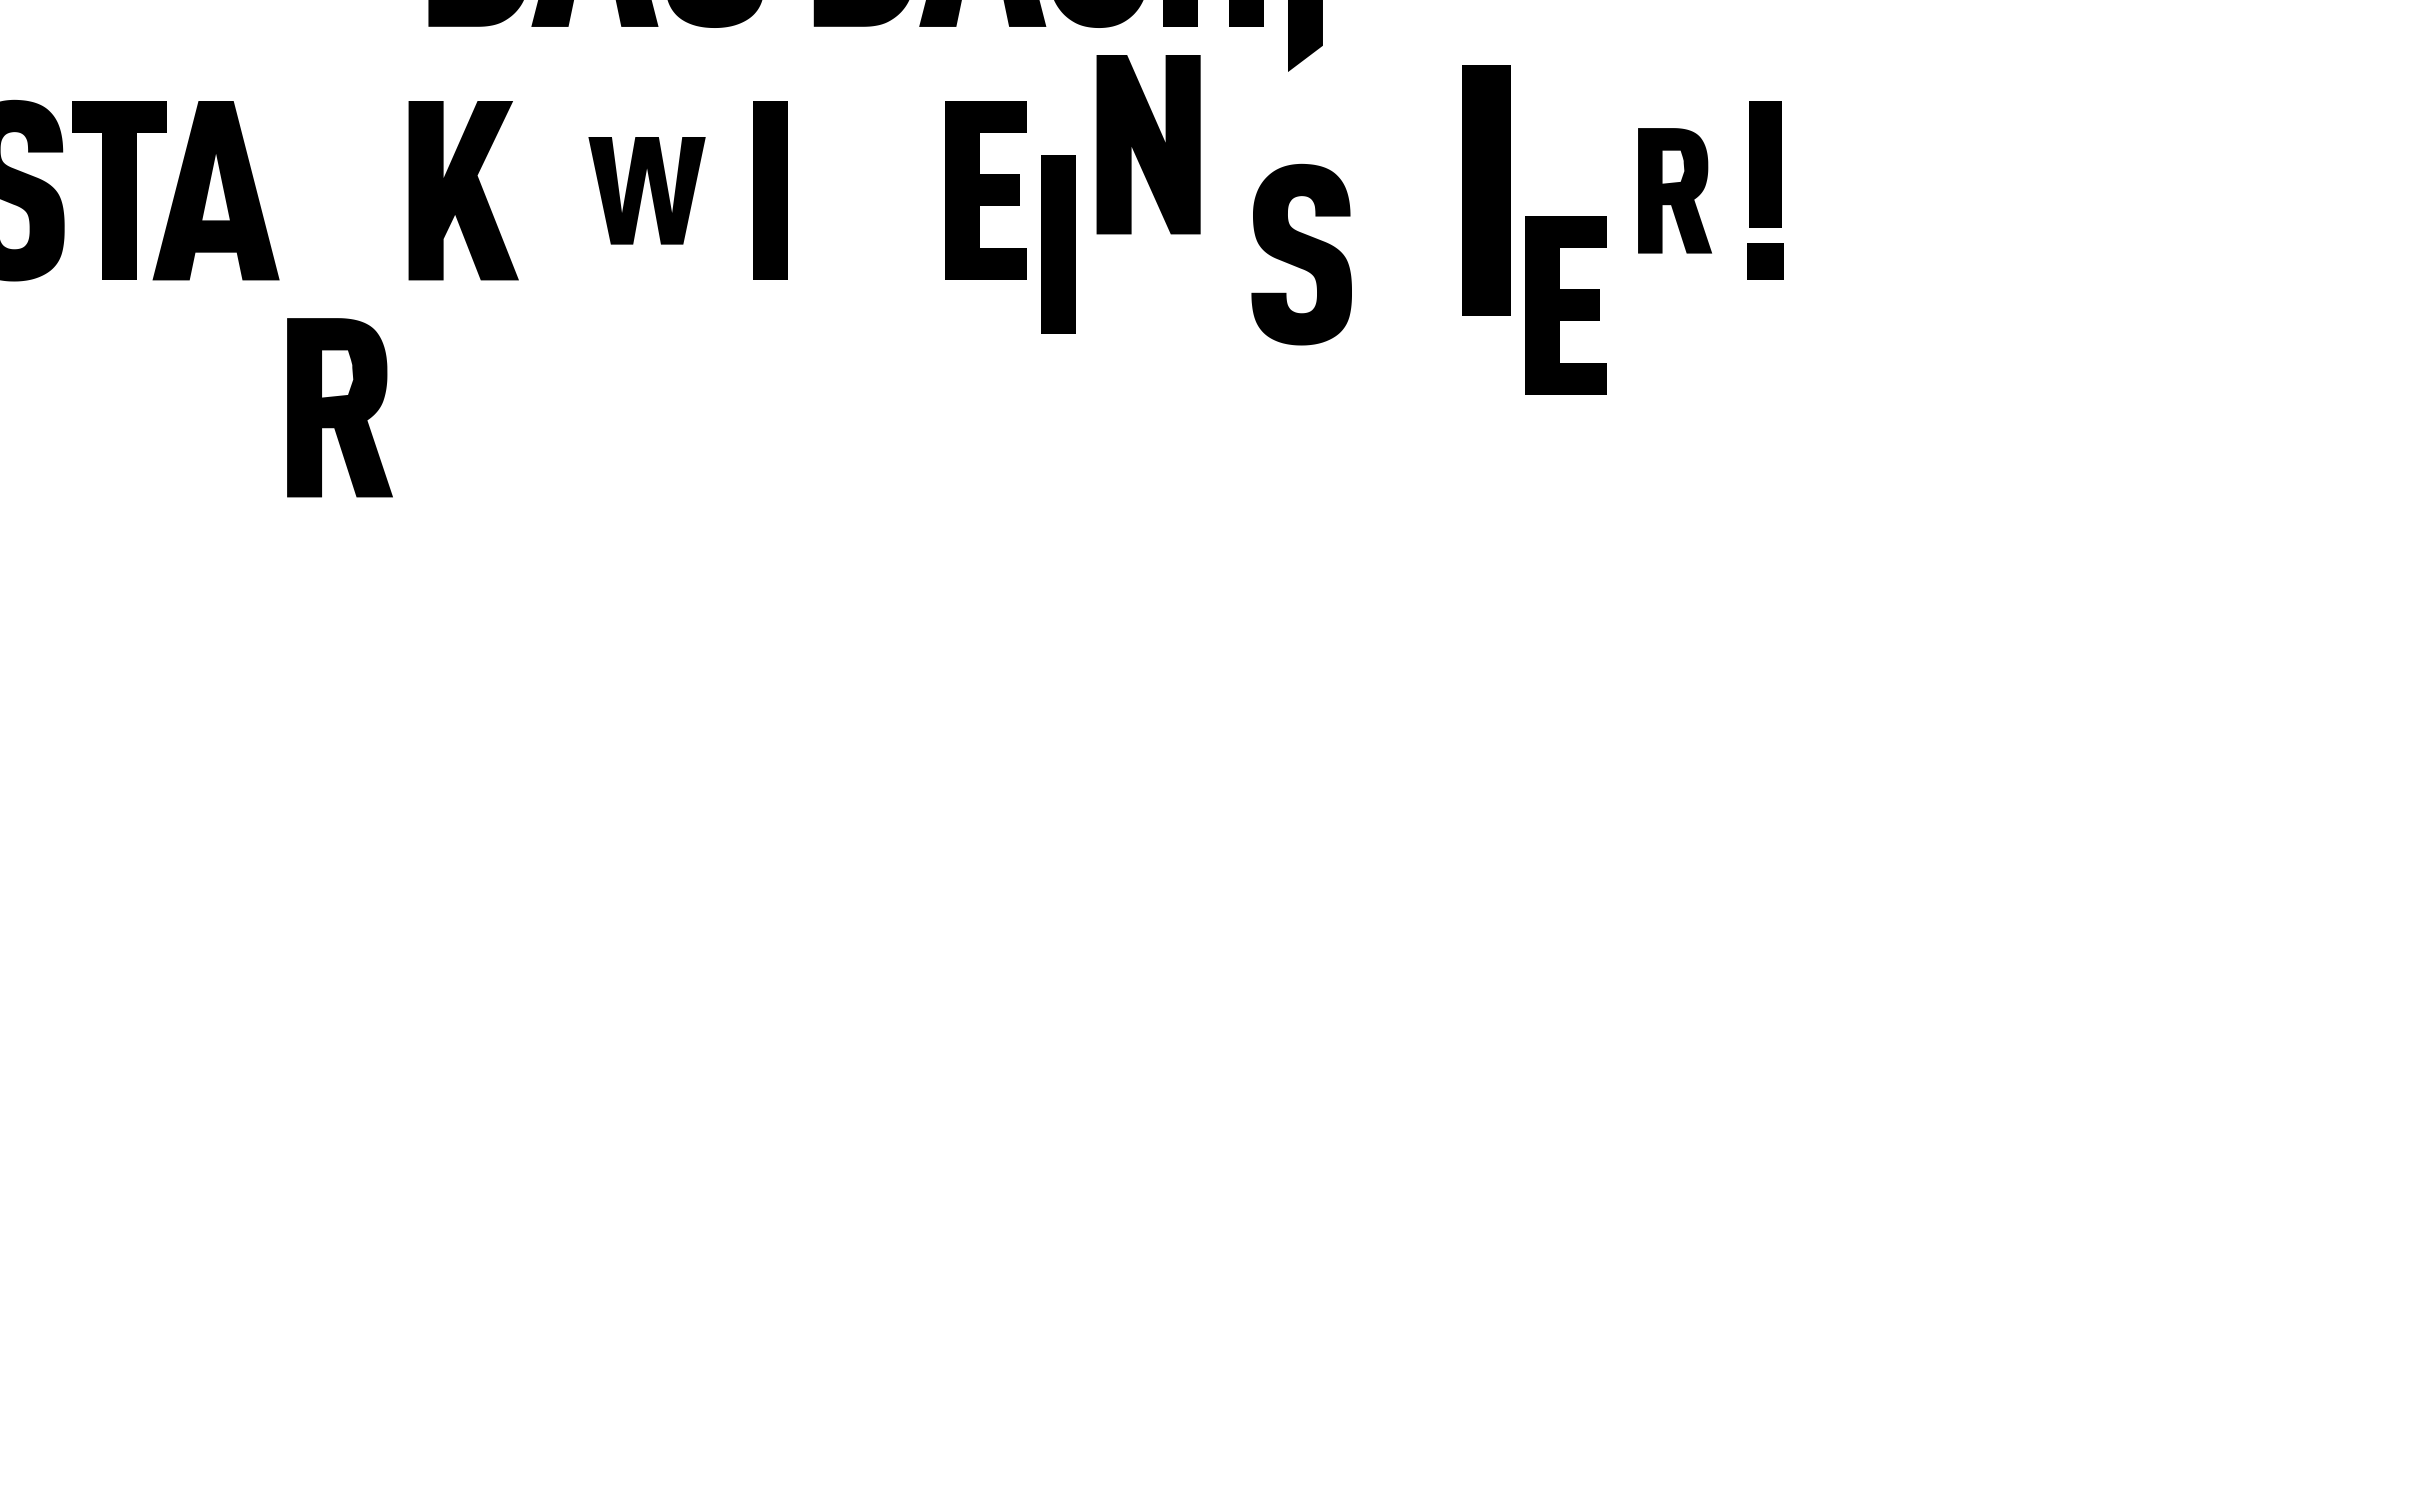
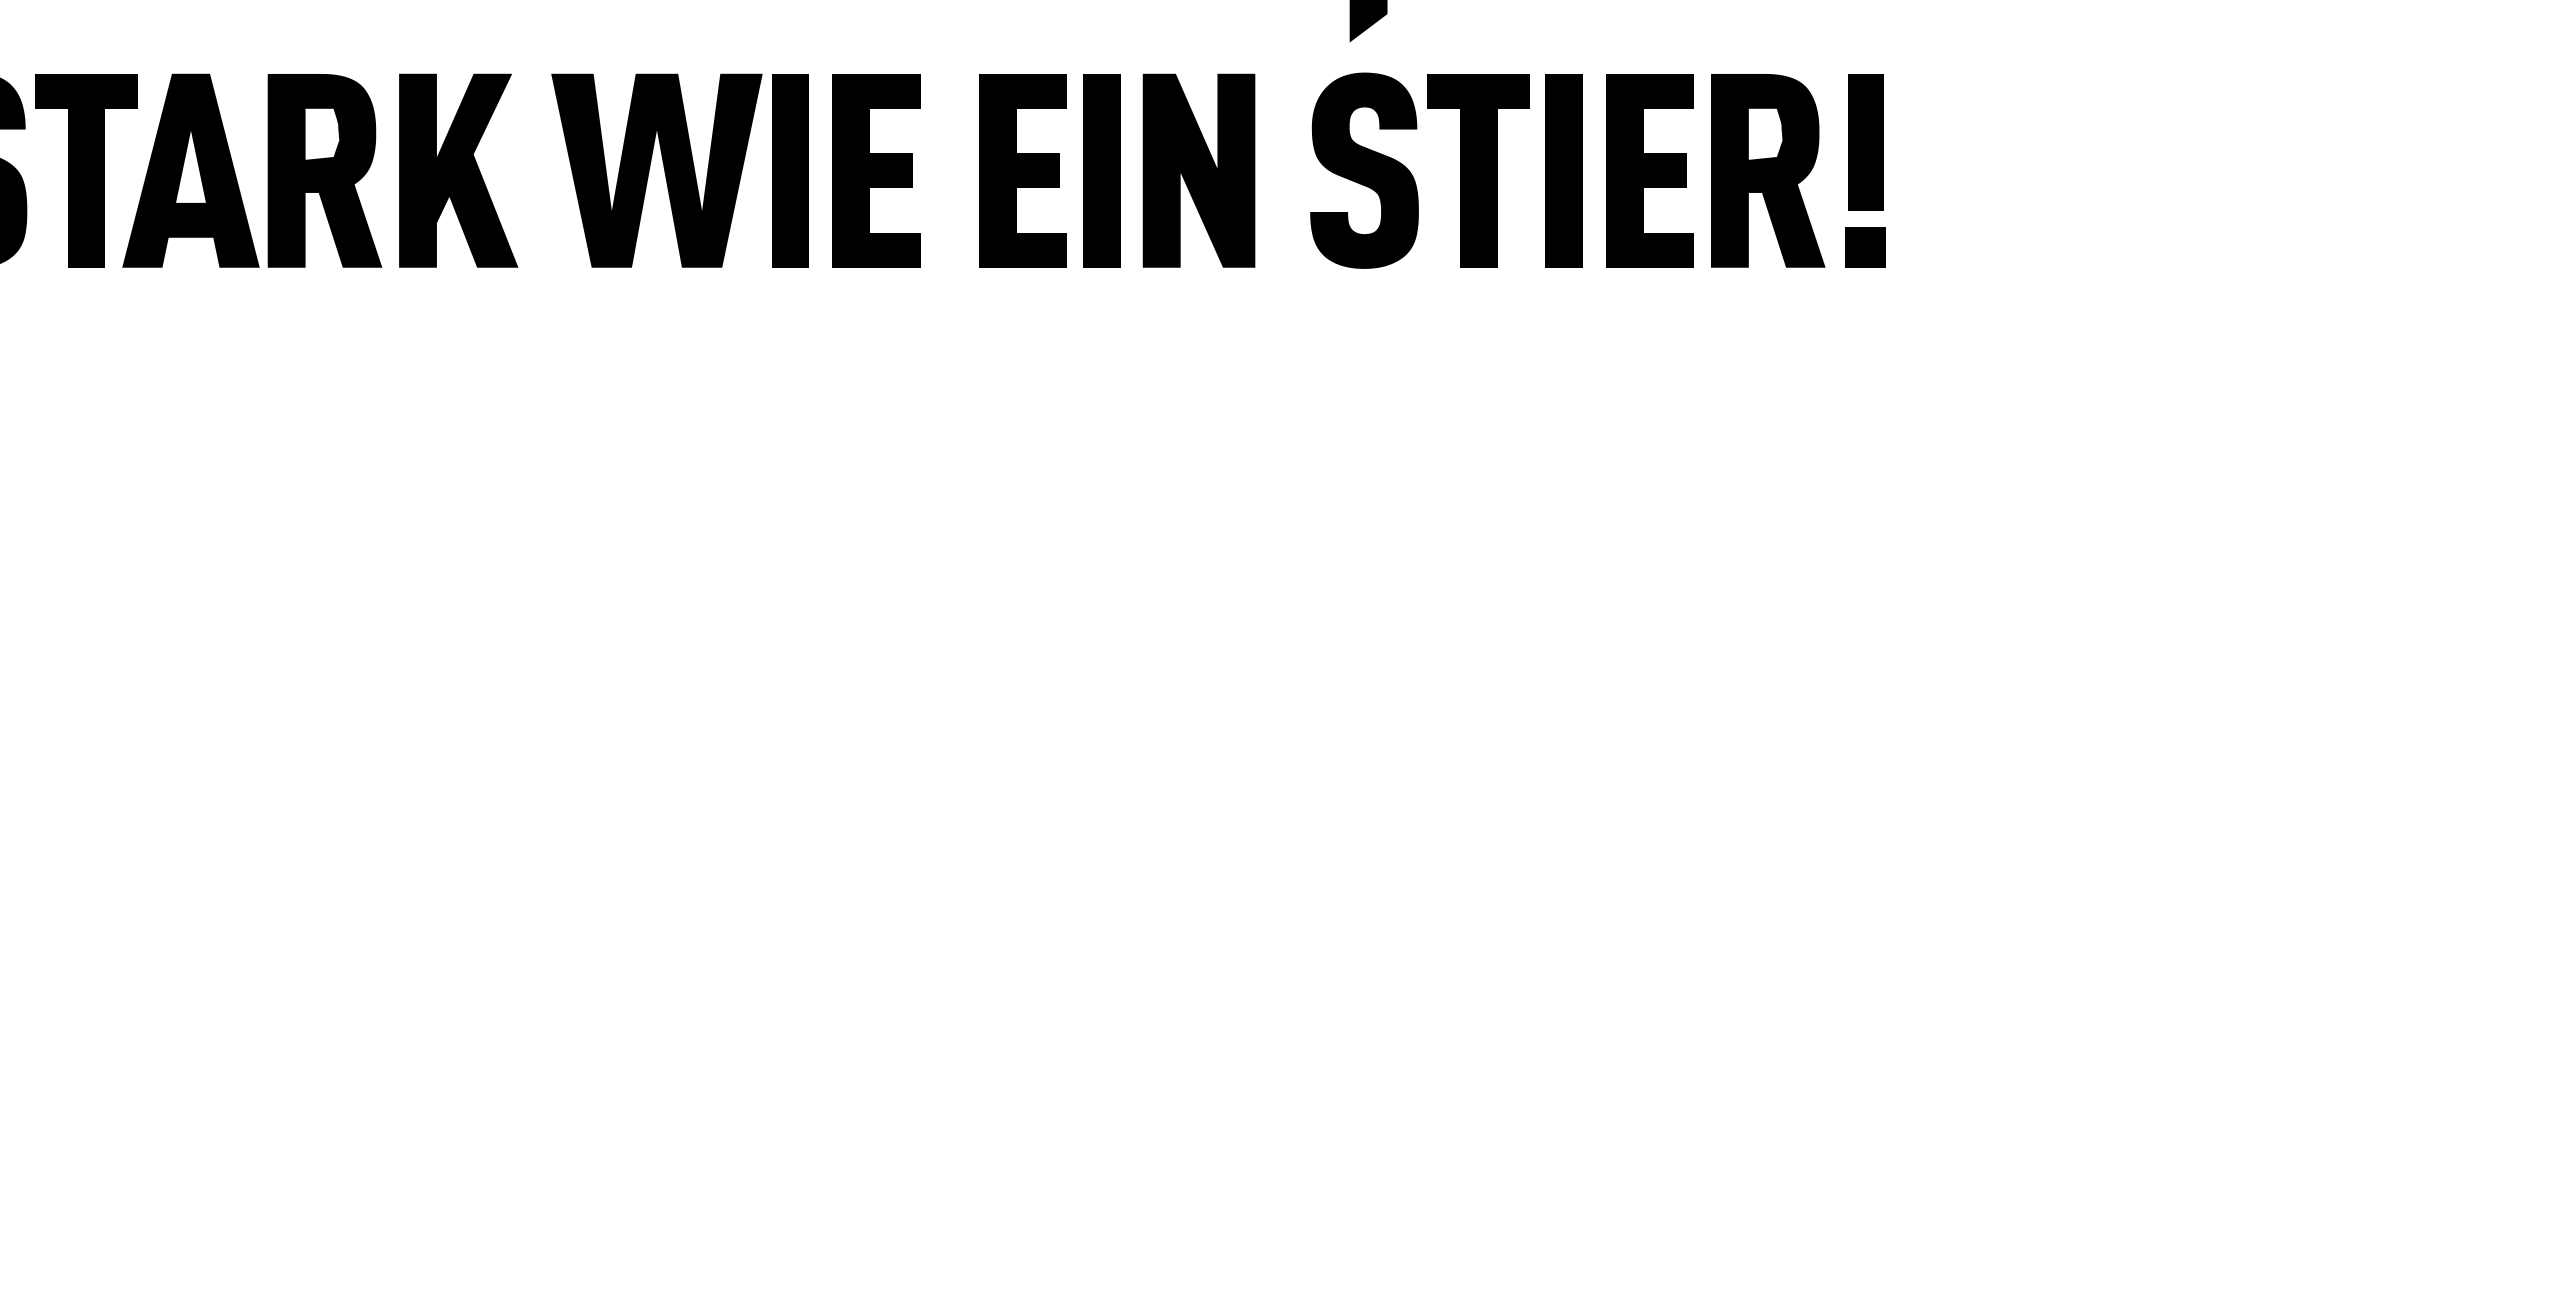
part: (1148, 144) -> (1198, 170), moved
part: (646, 190) -> (656, 170), size x1.67
fill: (850, 190) -> (876, 170), added
fill: (1407, 190) -> (1478, 170), added
part: (1486, 190) -> (1564, 170), size x0.71
part: (1674, 190) -> (1767, 170), size x1.43
part: (1058, 244) -> (1101, 170), moved
part: (1301, 254) -> (1364, 170), moved
part: (1565, 305) -> (1649, 170), moved
part: (339, 407) -> (324, 170), moved

